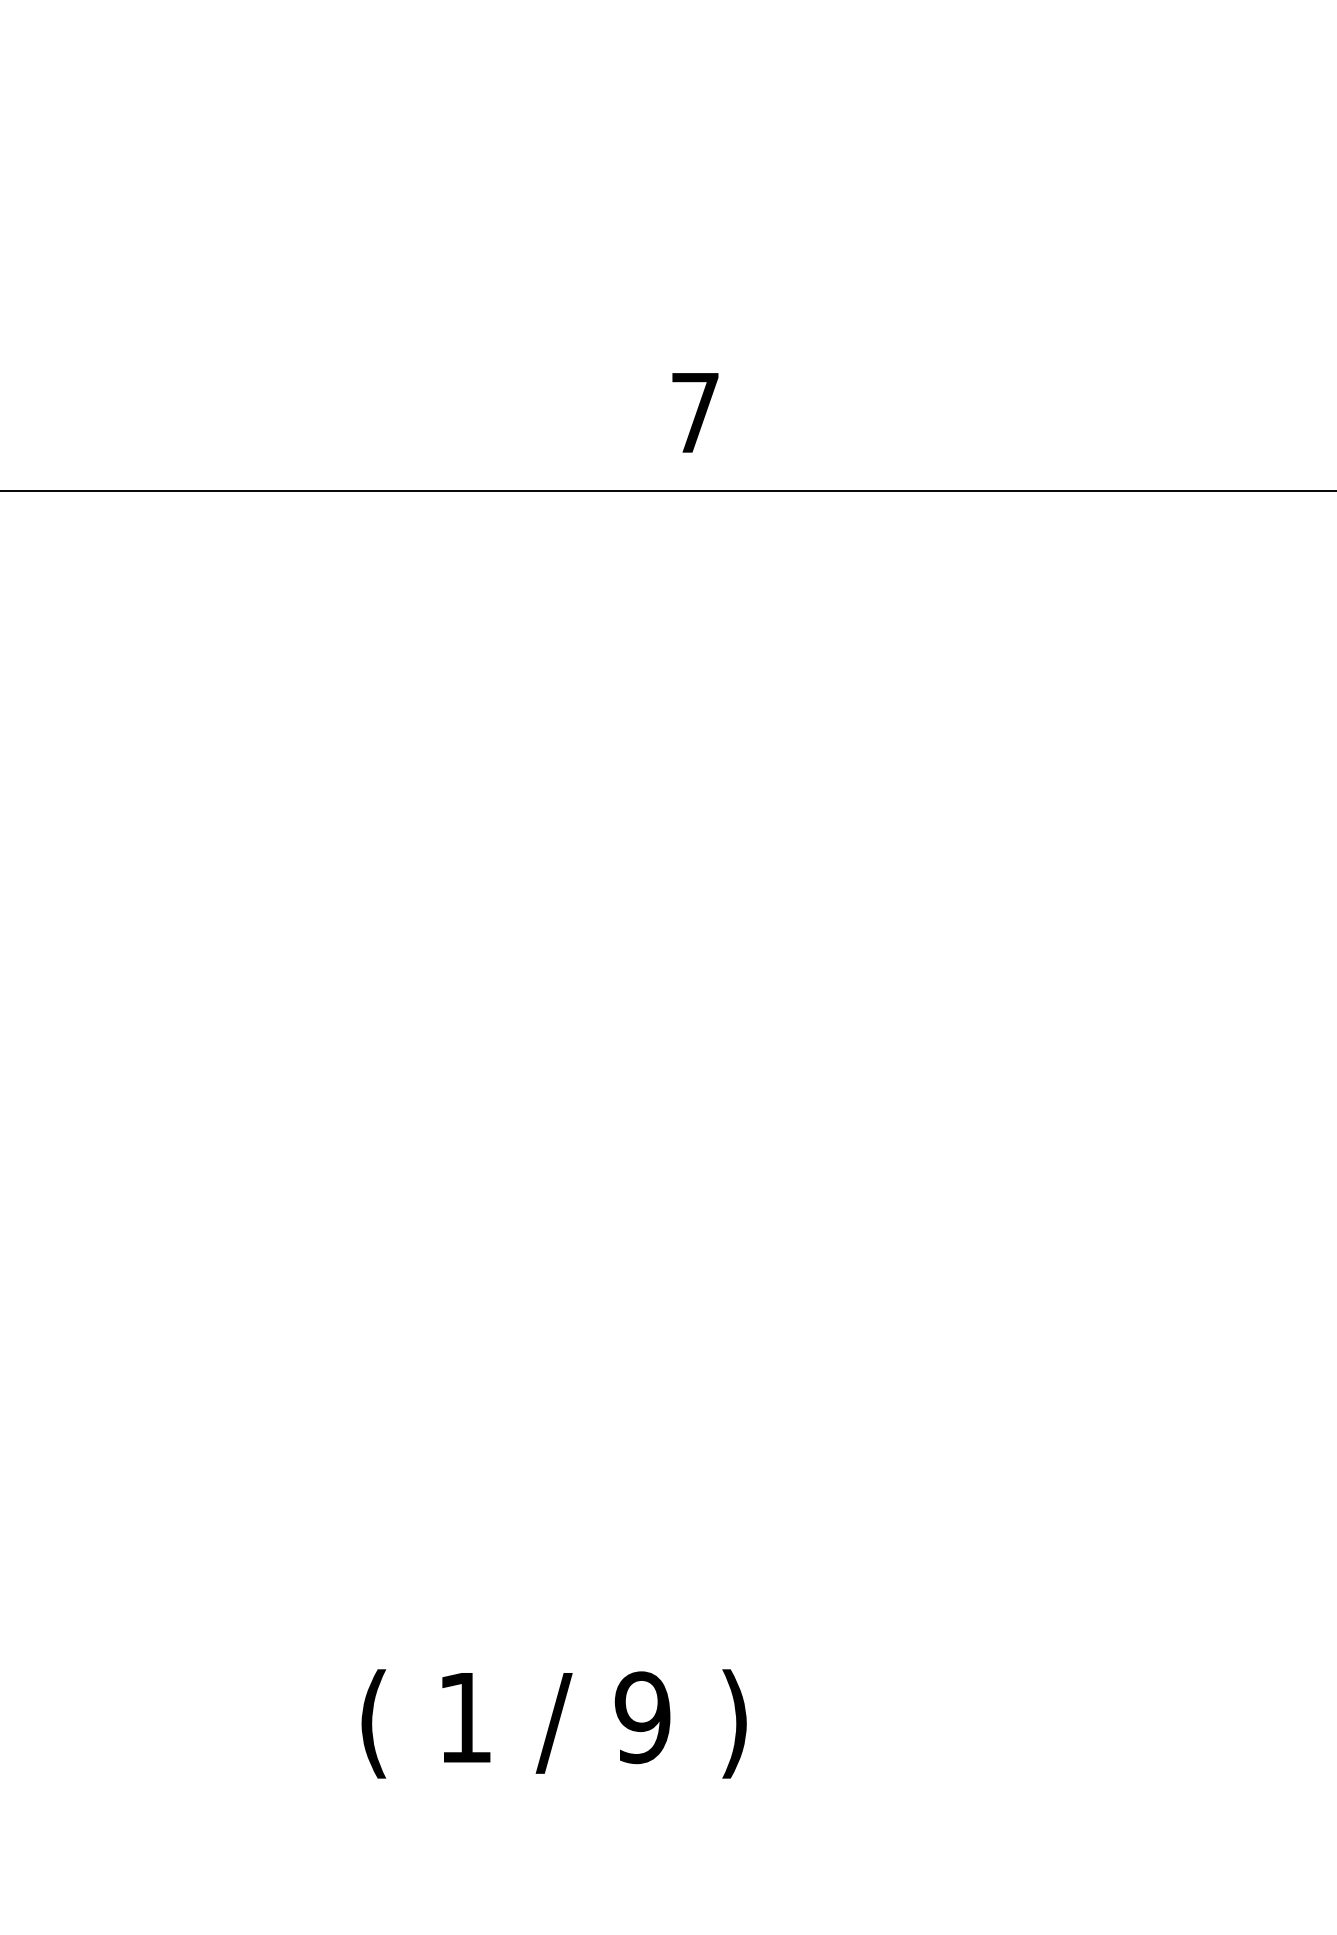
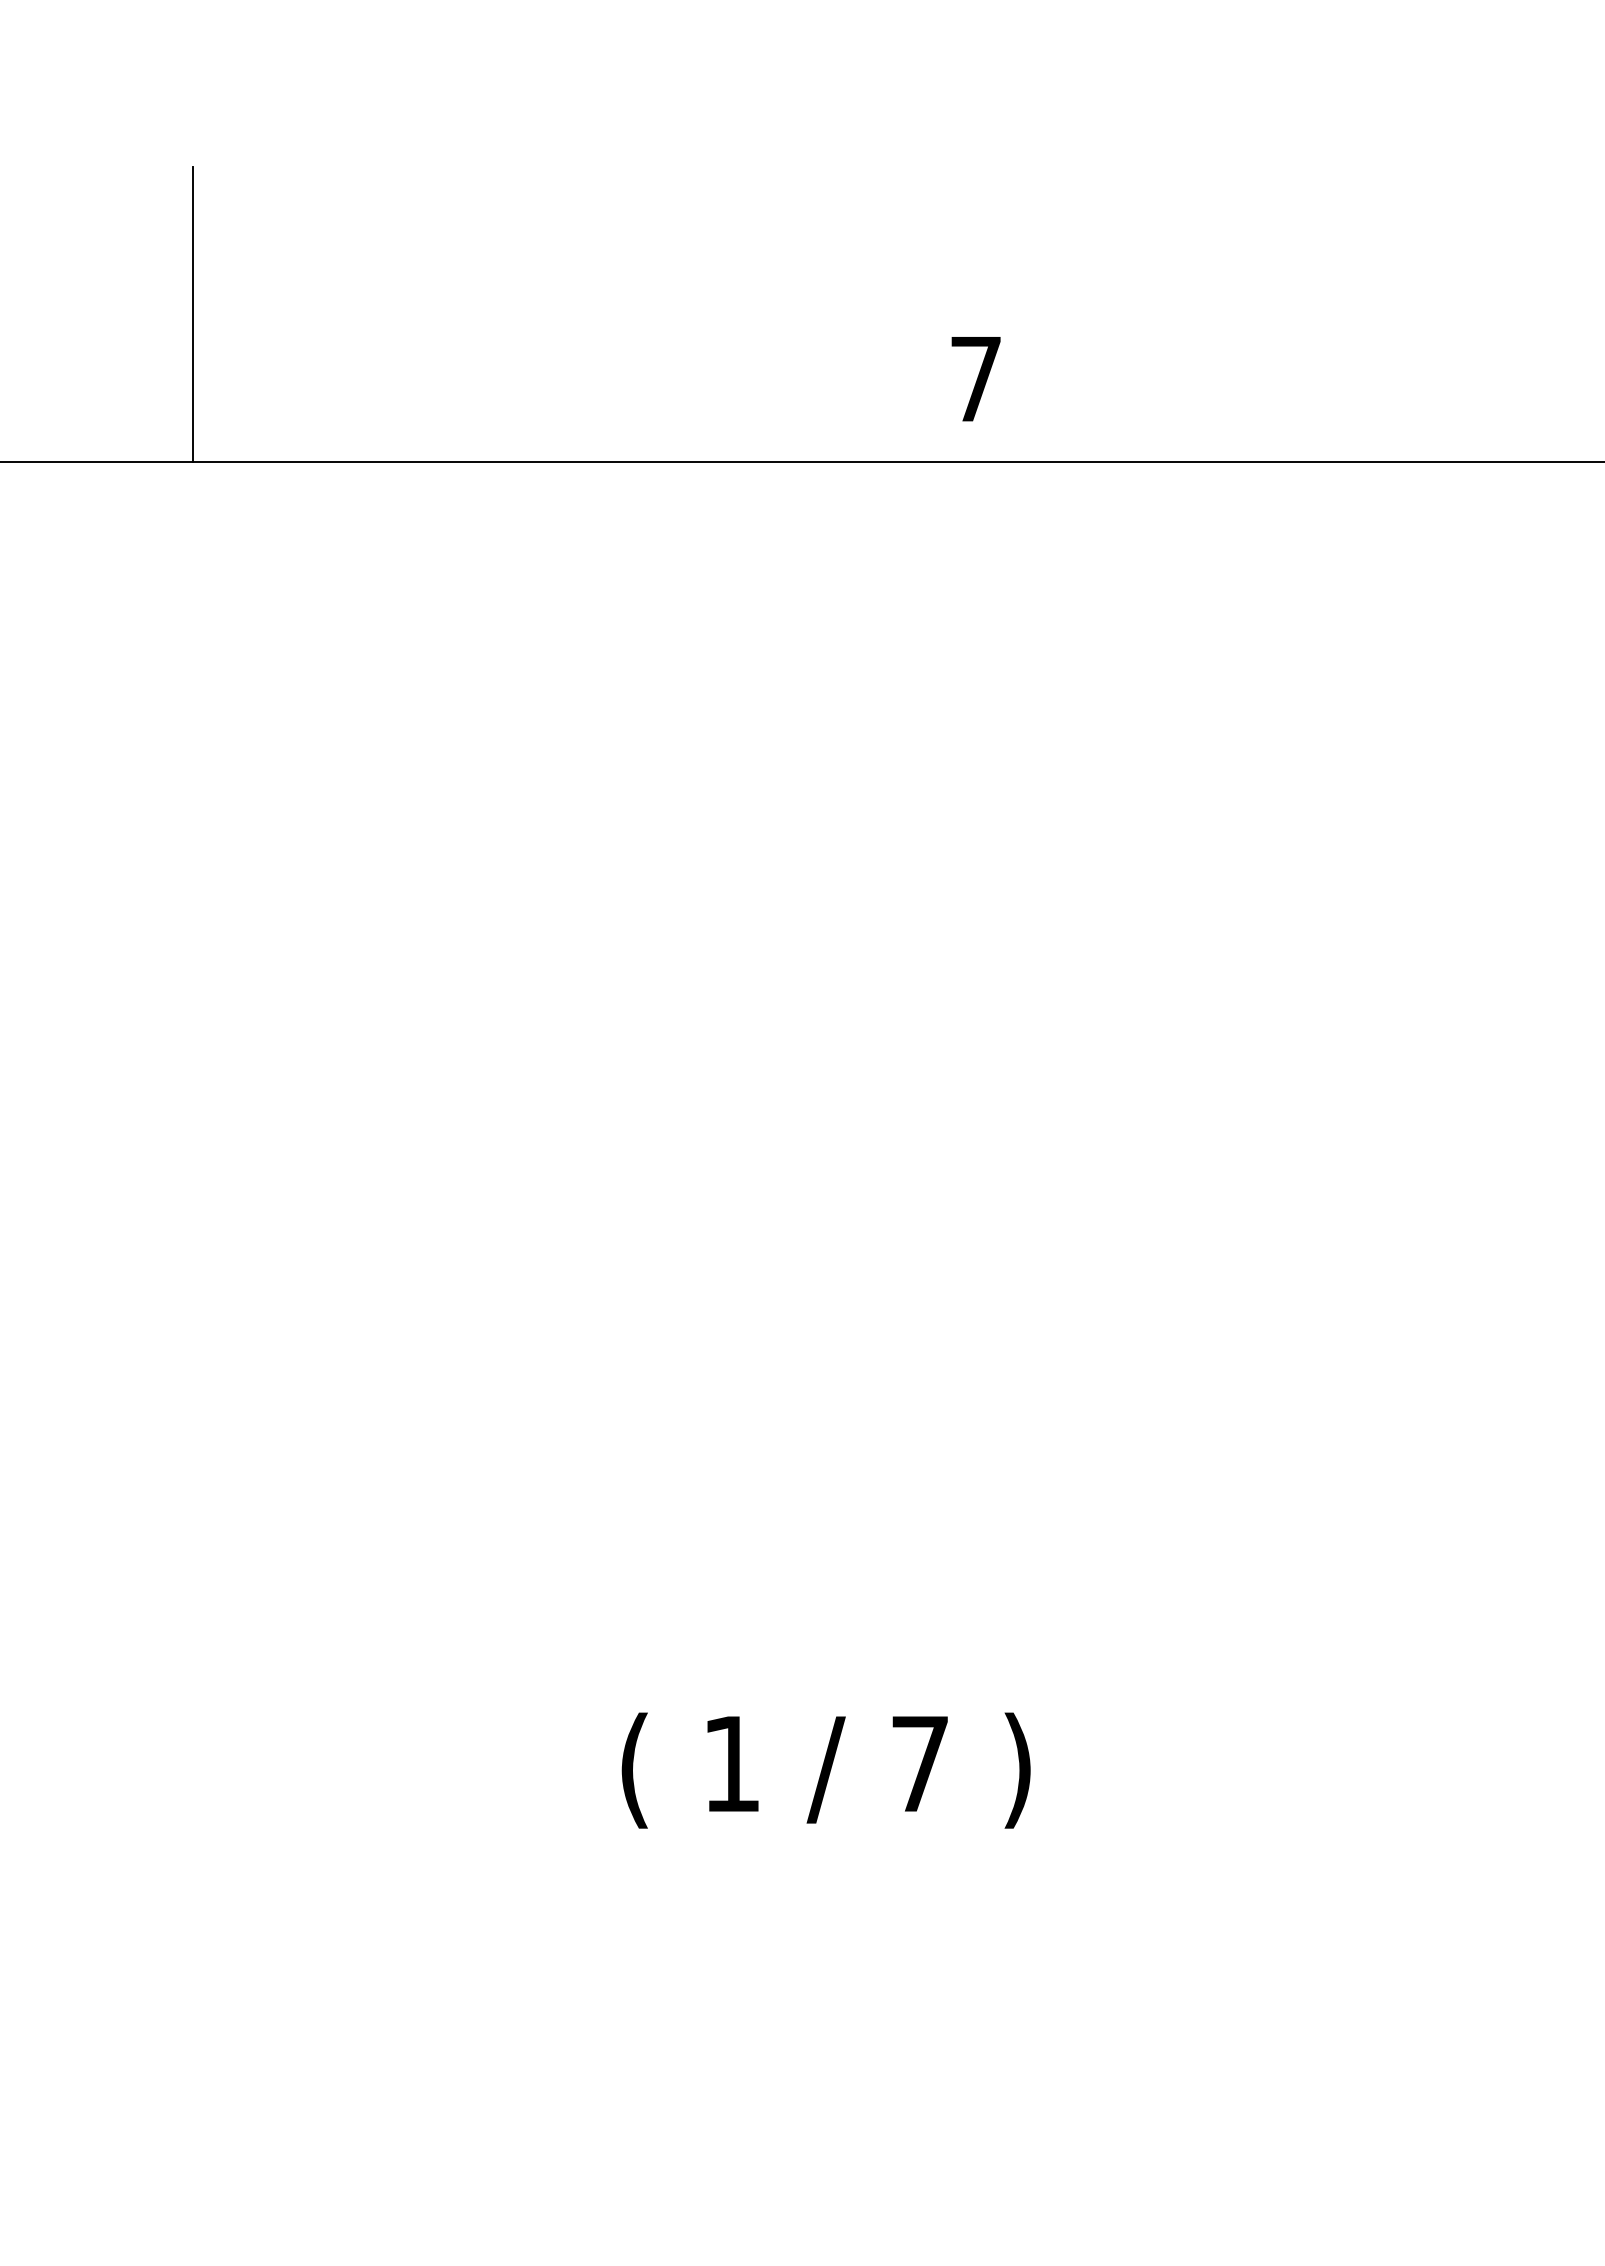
text: (642, 1717) -> (919, 1763), 9 -> 7

